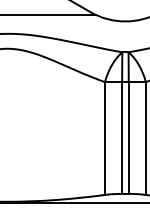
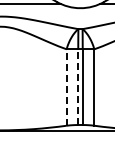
line: (104, 138) -> (66, 87), solid -> dashed
line: (122, 138) -> (78, 87), solid -> dashed

